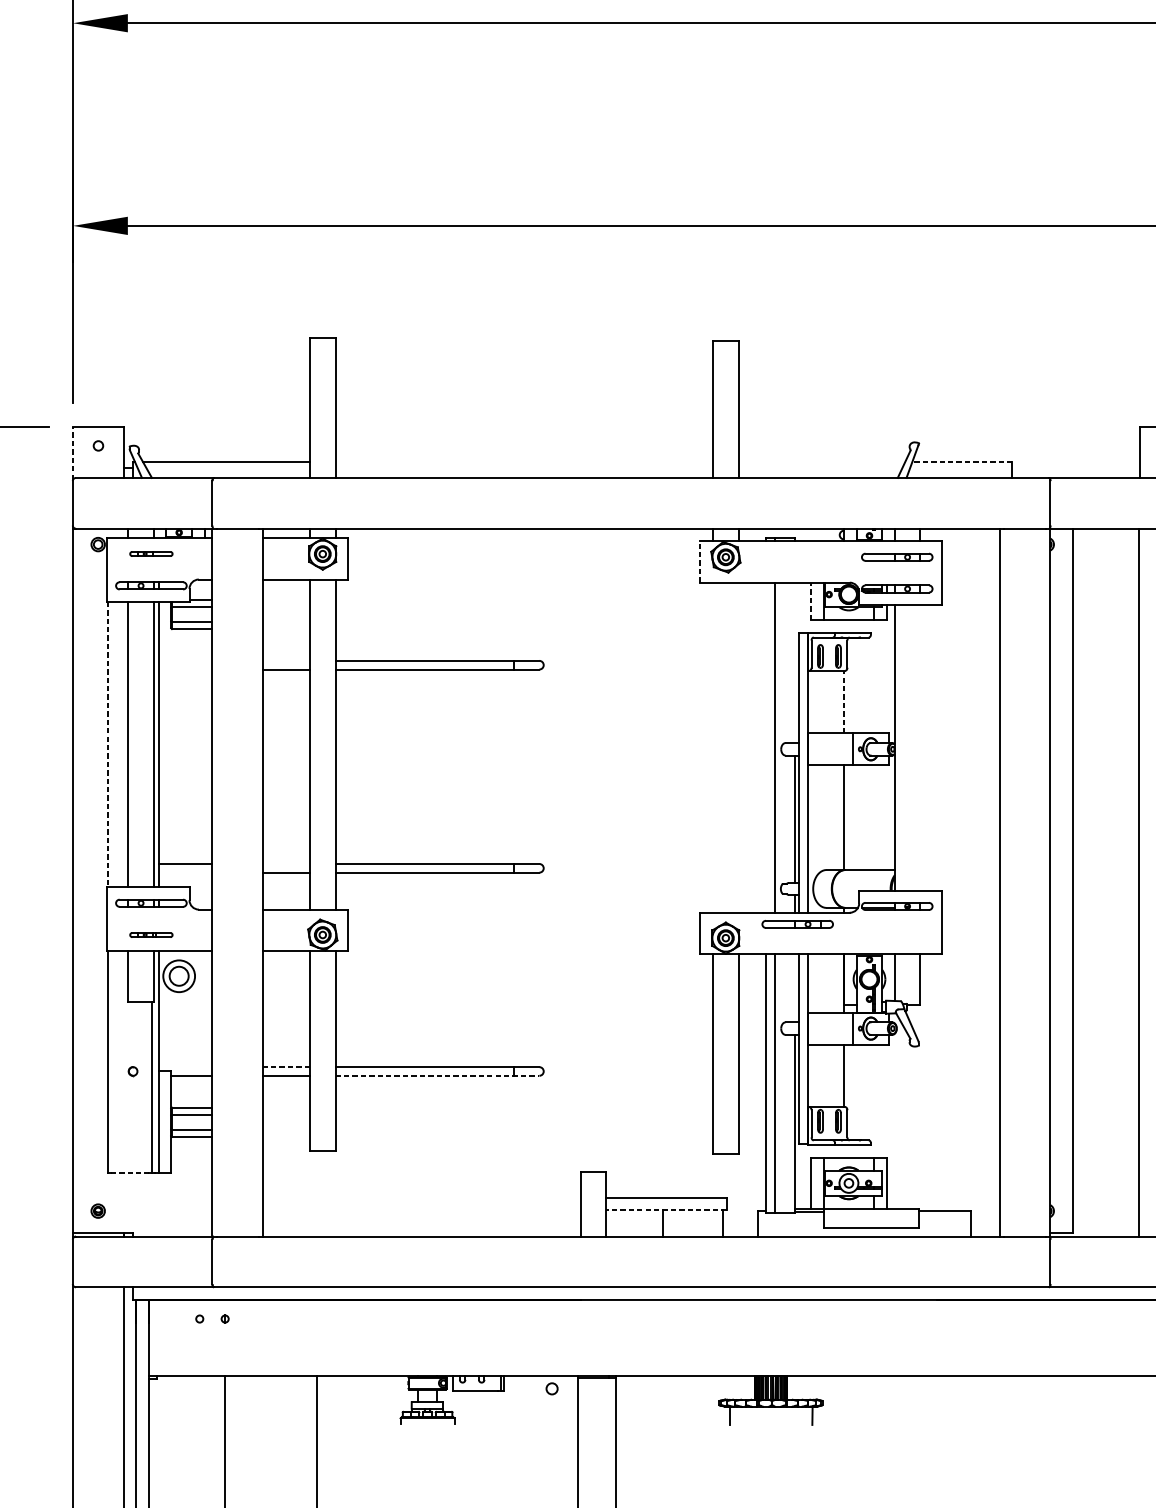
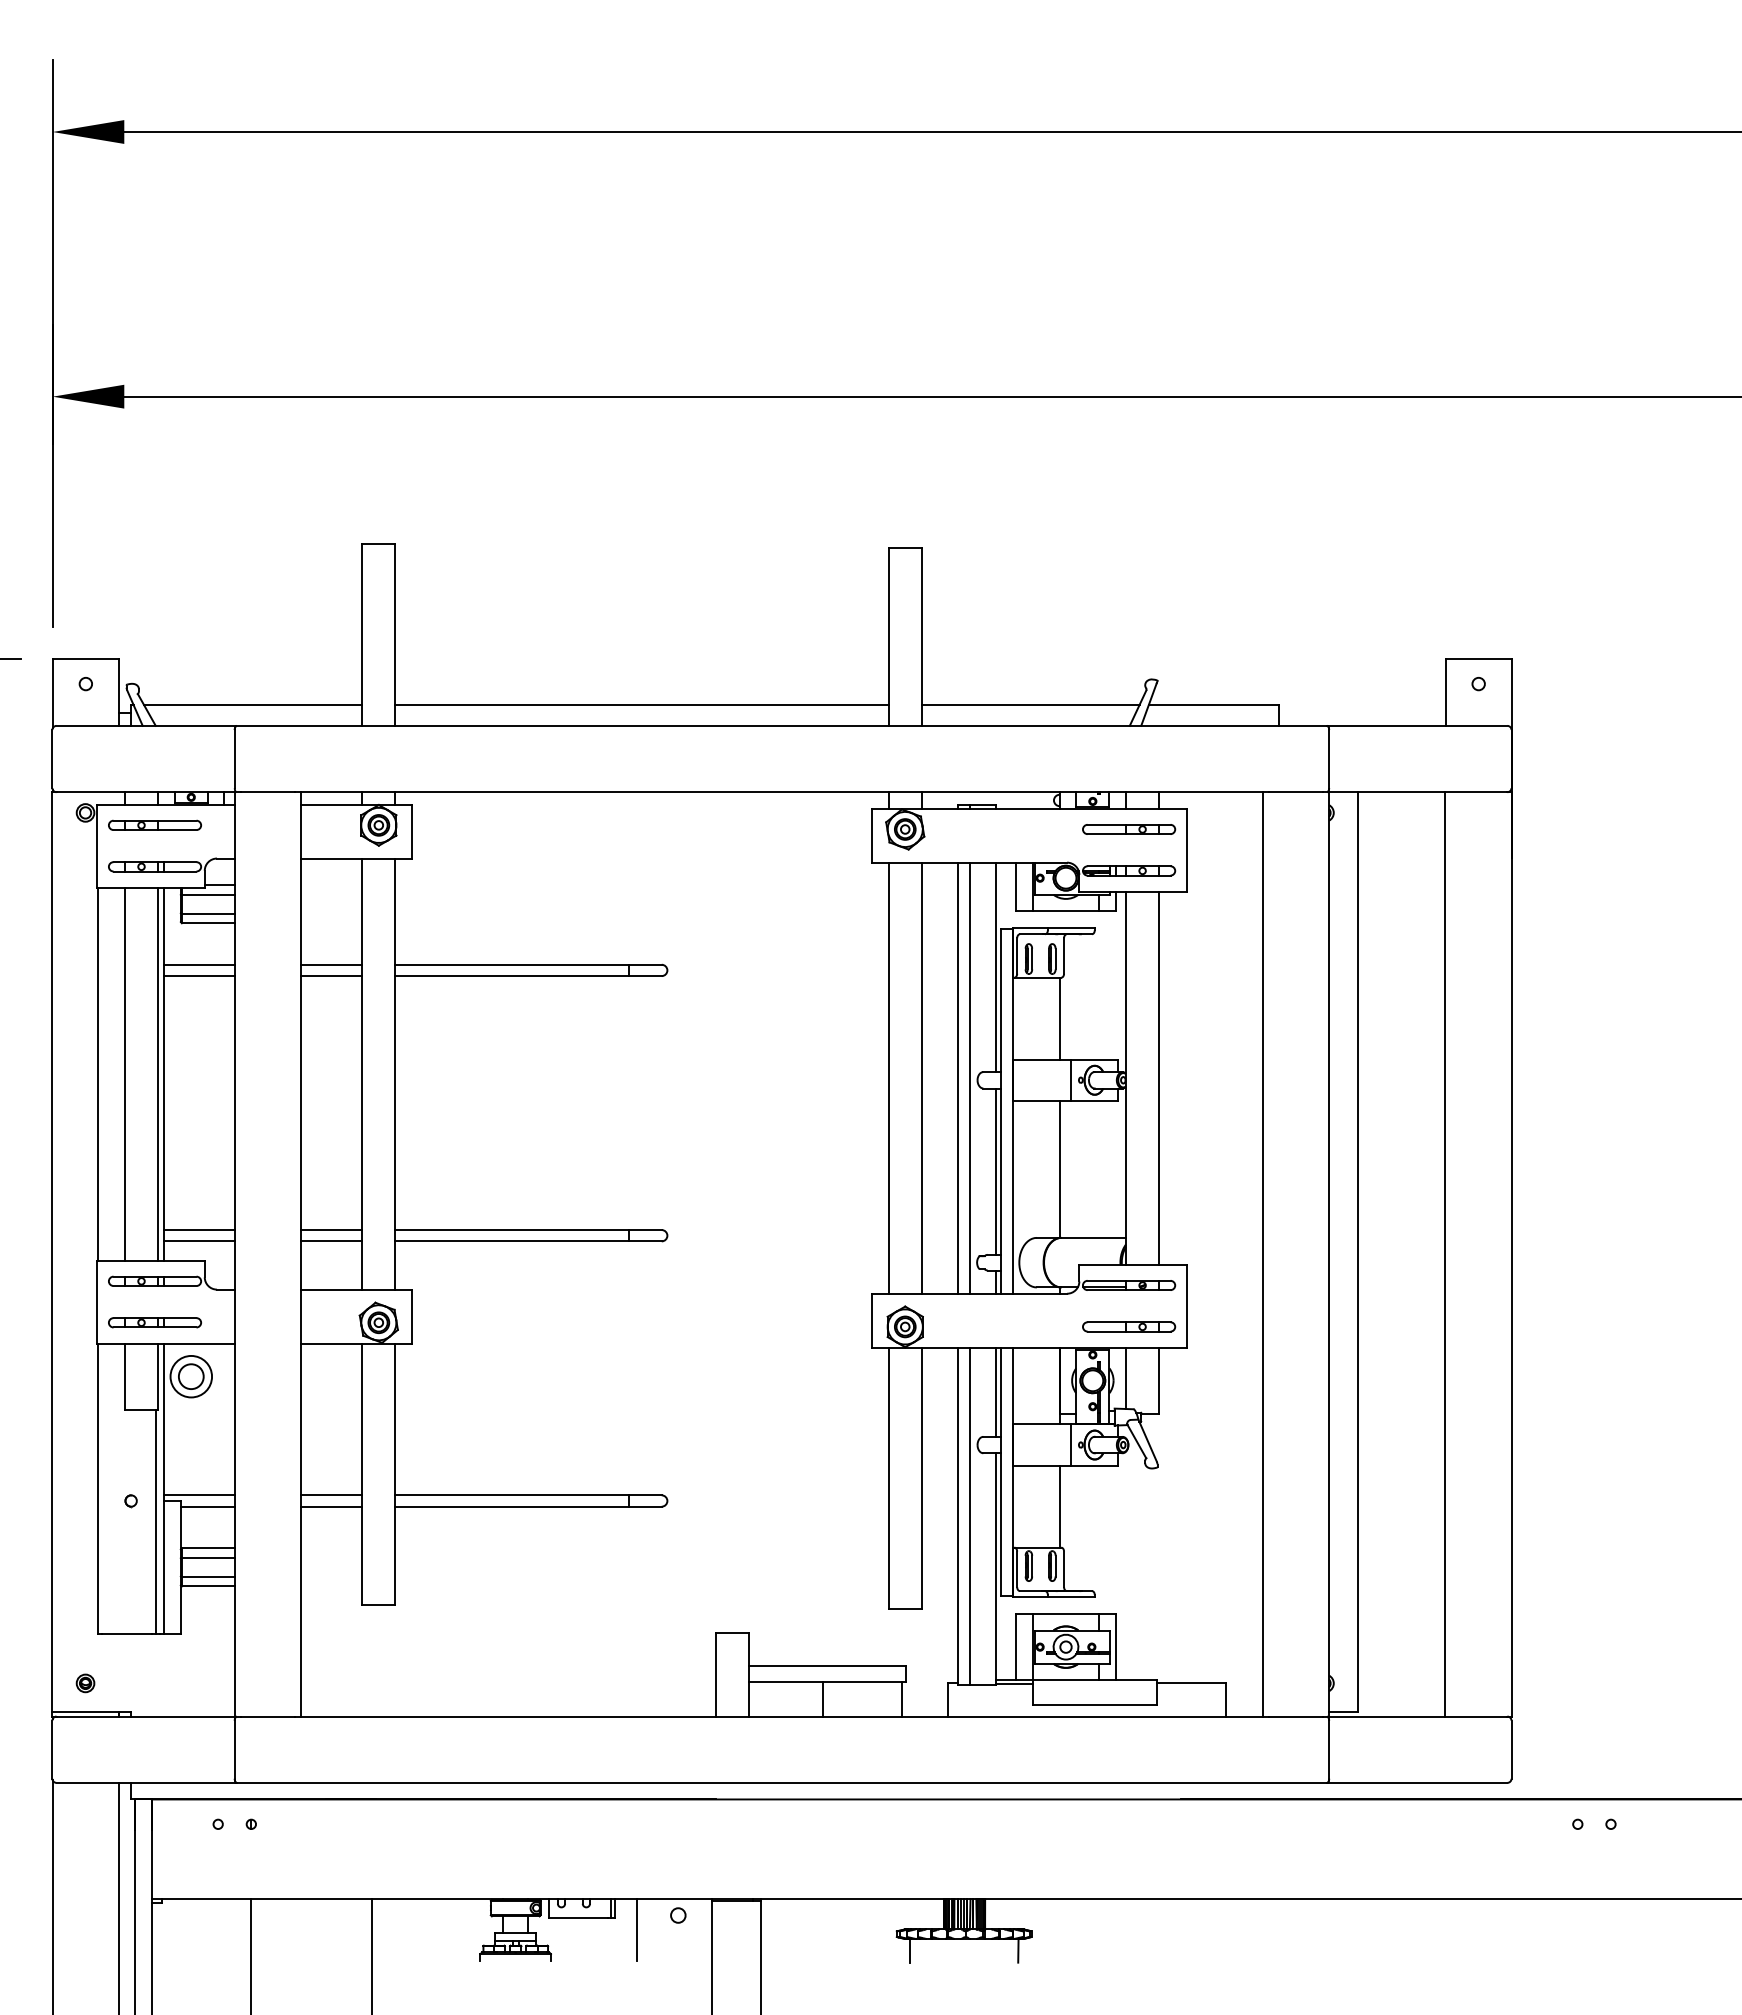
line: (72, 453) -> (52, 693), dashed -> solid
line: (523, 462) -> (641, 705), added
line: (821, 462) -> (1030, 705), added
line: (961, 462) -> (1213, 705), dashed -> solid
part: (151, 553) -> (154, 824), size x1.67
line: (700, 561) -> (872, 835), dashed -> solid
line: (811, 600) -> (1016, 886), dashed -> solid
line: (185, 660) -> (199, 964), added
line: (286, 660) -> (331, 964), added
line: (794, 662) -> (995, 967), added
line: (185, 669) -> (199, 976), added
line: (843, 702) -> (1059, 1018), dashed -> solid
line: (107, 744) -> (97, 1074), dashed -> solid
line: (713, 747) -> (888, 1077), added
line: (738, 747) -> (921, 1077), added
line: (766, 747) -> (958, 1077), added
line: (920, 747) -> (1159, 1077), added
line: (286, 864) -> (331, 1230), added
line: (185, 872) -> (199, 1241), added
part: (798, 924) -> (1129, 1326), moved
part: (151, 934) -> (154, 1322), size x1.67
line: (794, 987) -> (995, 1391), added
line: (185, 1067) -> (199, 1495), added
line: (286, 1067) -> (331, 1495), dashed -> solid
line: (438, 1075) -> (529, 1506), dashed -> solid
line: (130, 1172) -> (127, 1633), dashed -> solid
line: (666, 1210) -> (827, 1682), dashed -> solid
line: (520, 1399) -> (636, 1929), added

